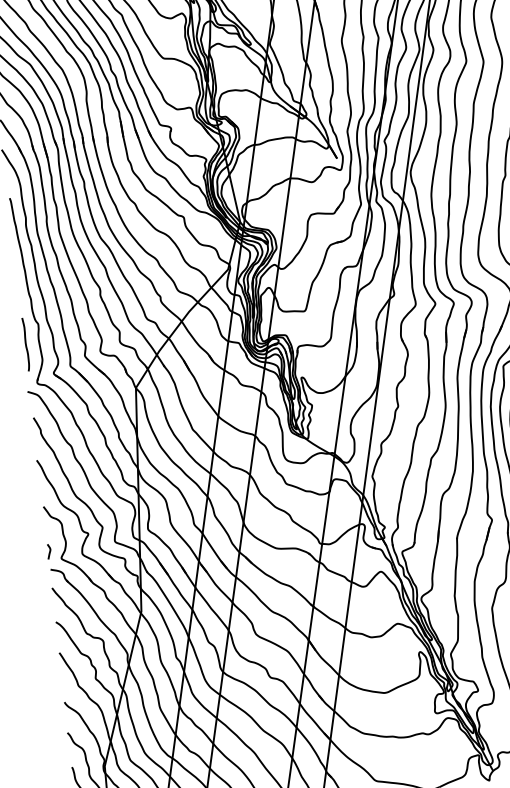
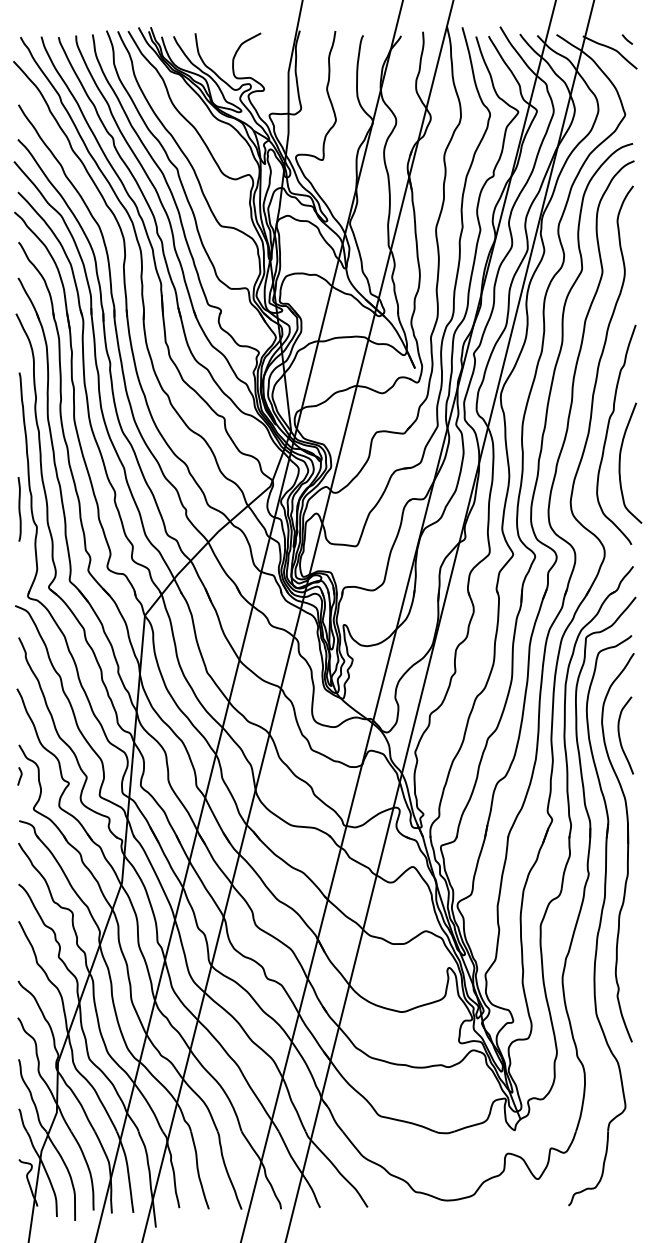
line: (25, 344) -> (19, 509), moved
curve: (49, 551) -> (20, 776), moved

